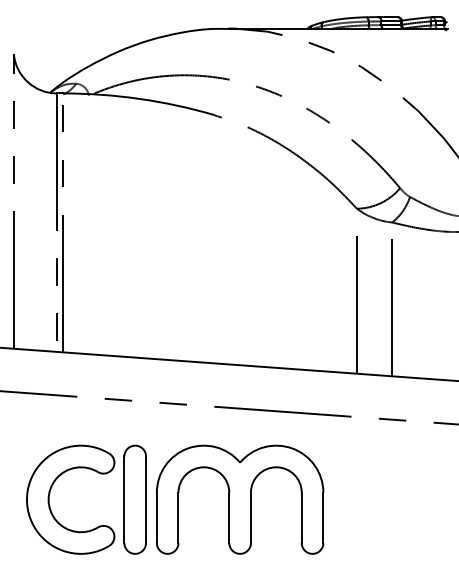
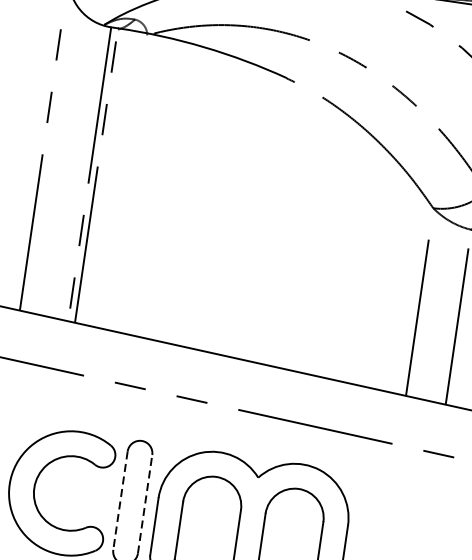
line: (146, 499) -> (145, 504), solid -> dashed
line: (124, 500) -> (120, 501), solid -> dashed

